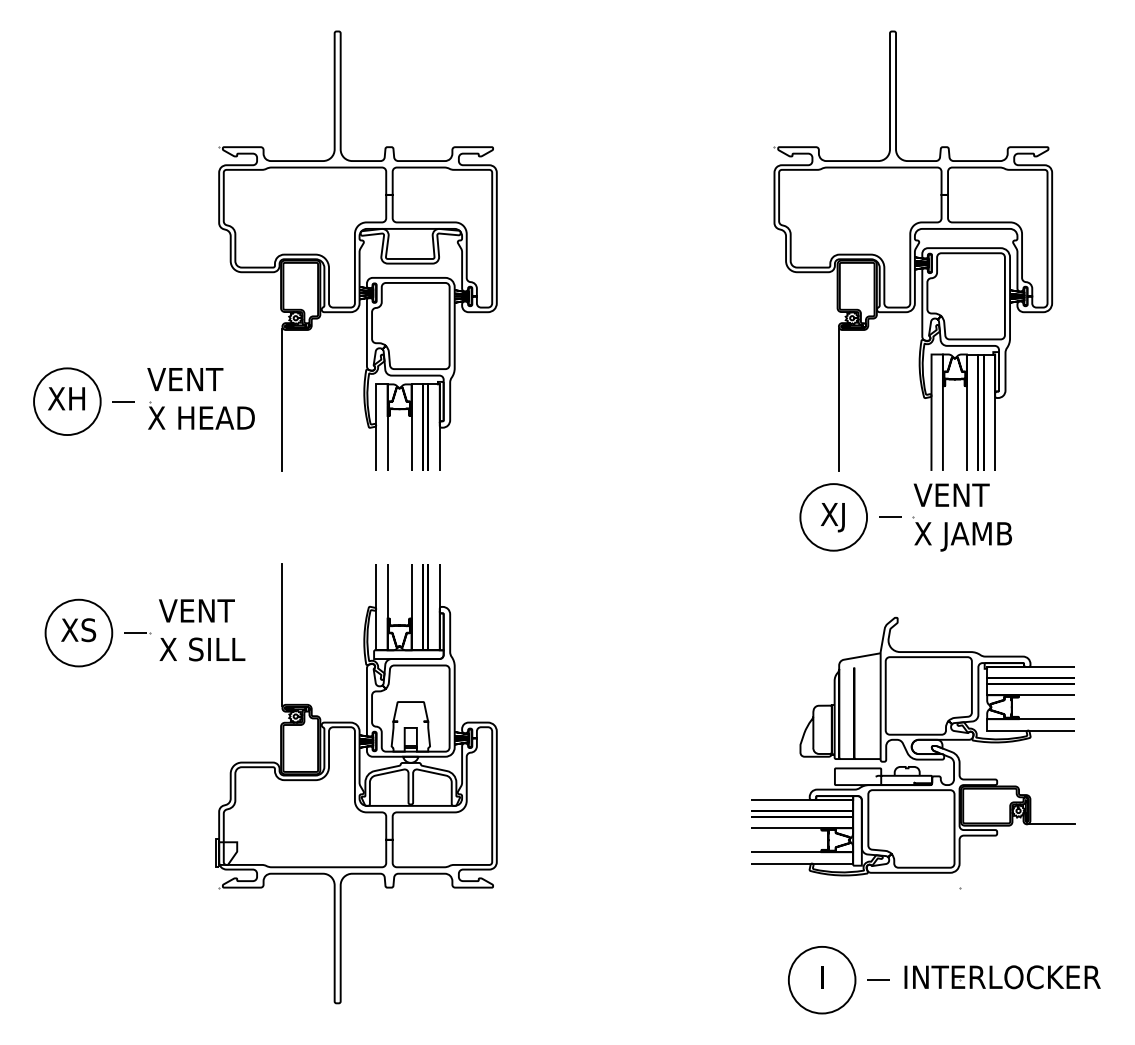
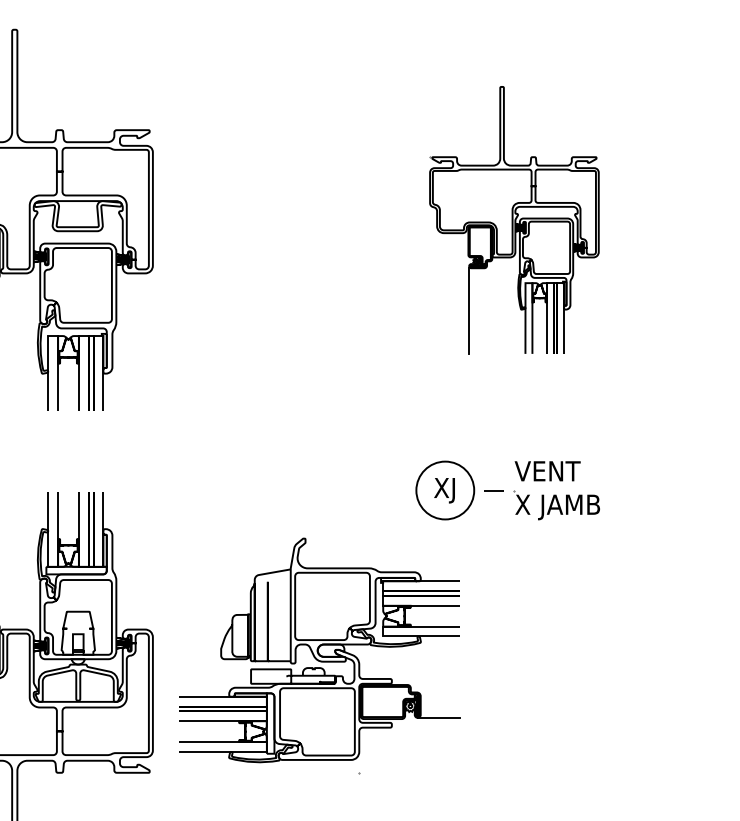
part: (913, 250) -> (514, 219), size x0.7
part: (905, 517) -> (507, 490), moved
part: (913, 752) -> (319, 655), moved

